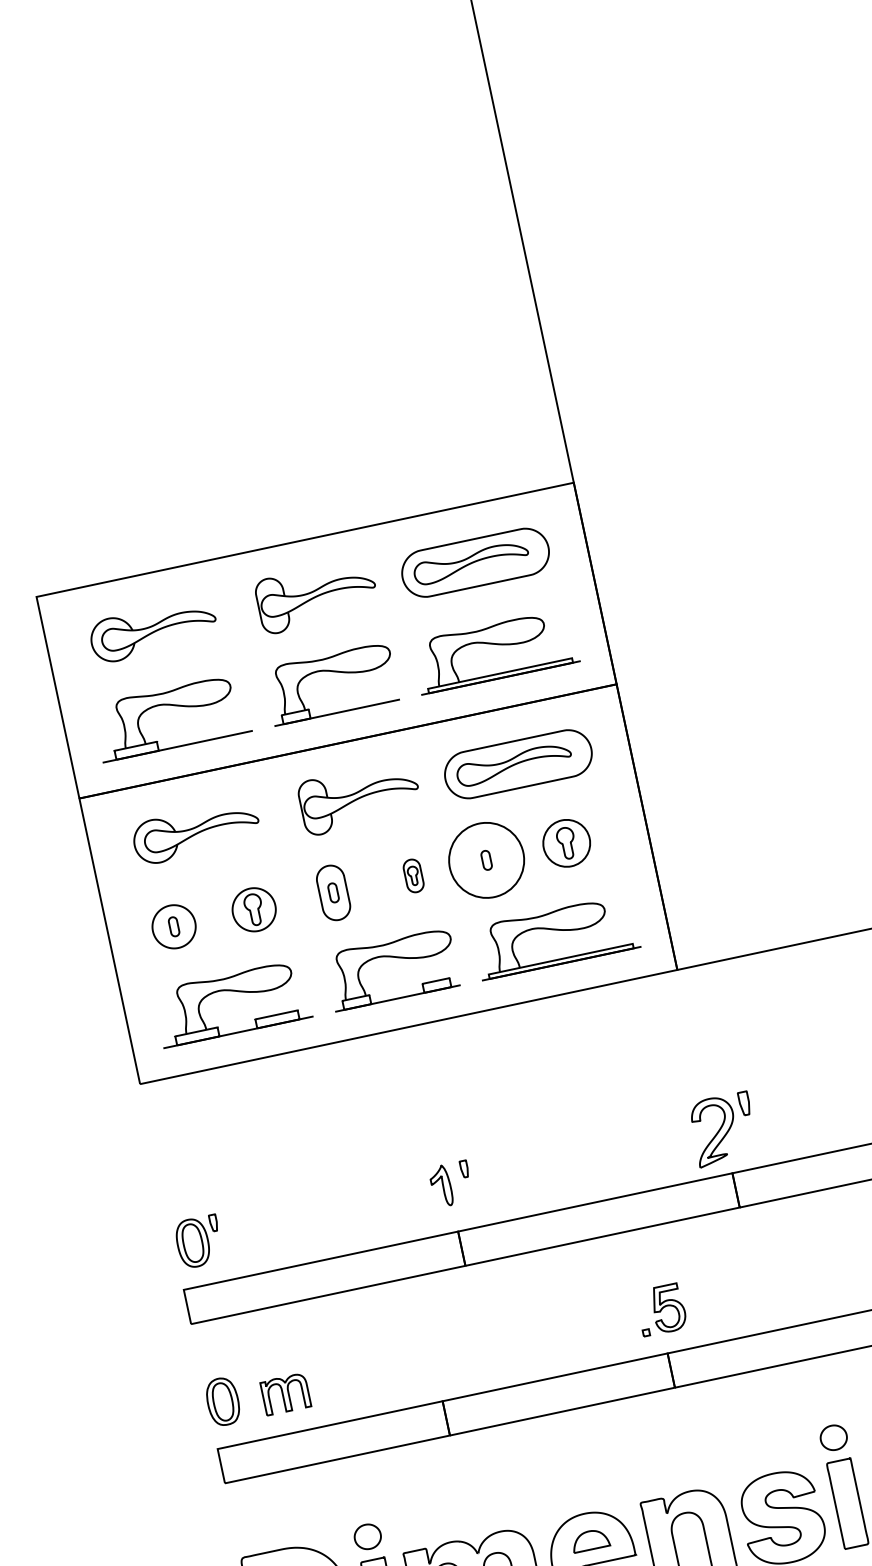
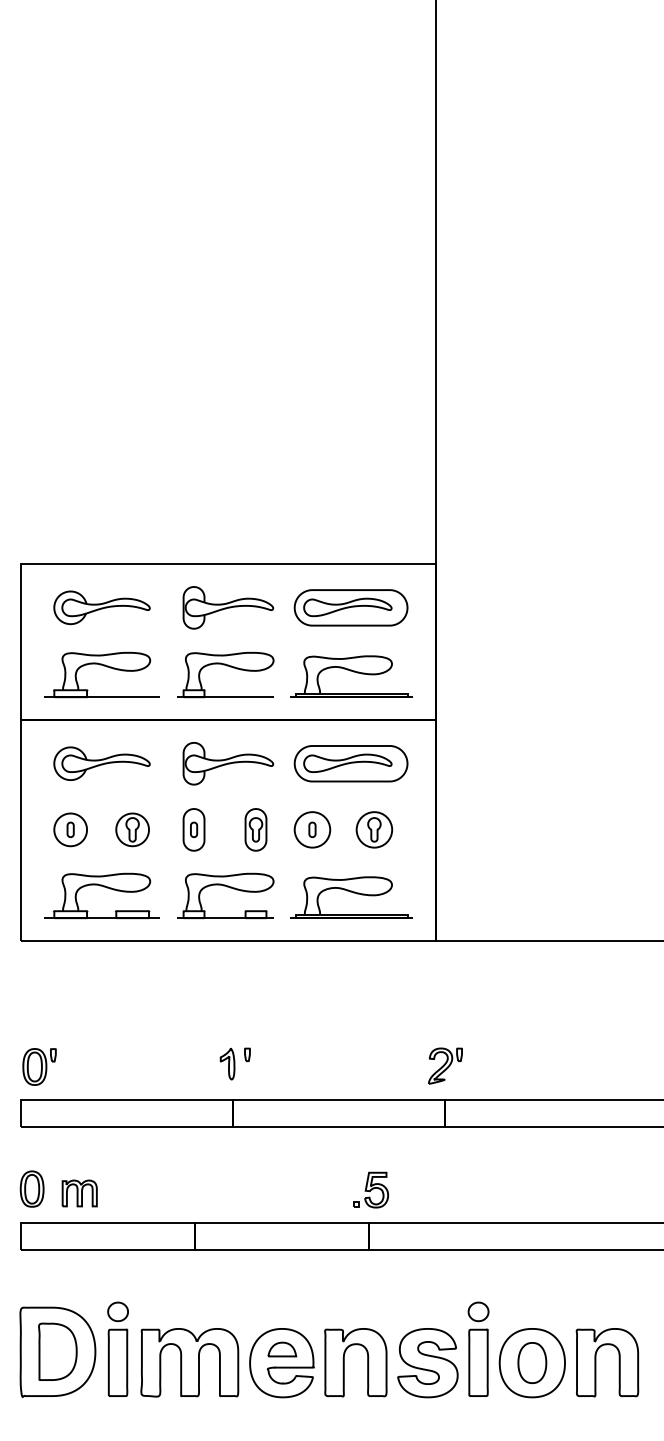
circle: (486, 859) -> (312, 829), size x0.62
part: (412, 875) -> (255, 829), size x1.67
part: (723, 1128) -> (445, 1065), size x0.71

